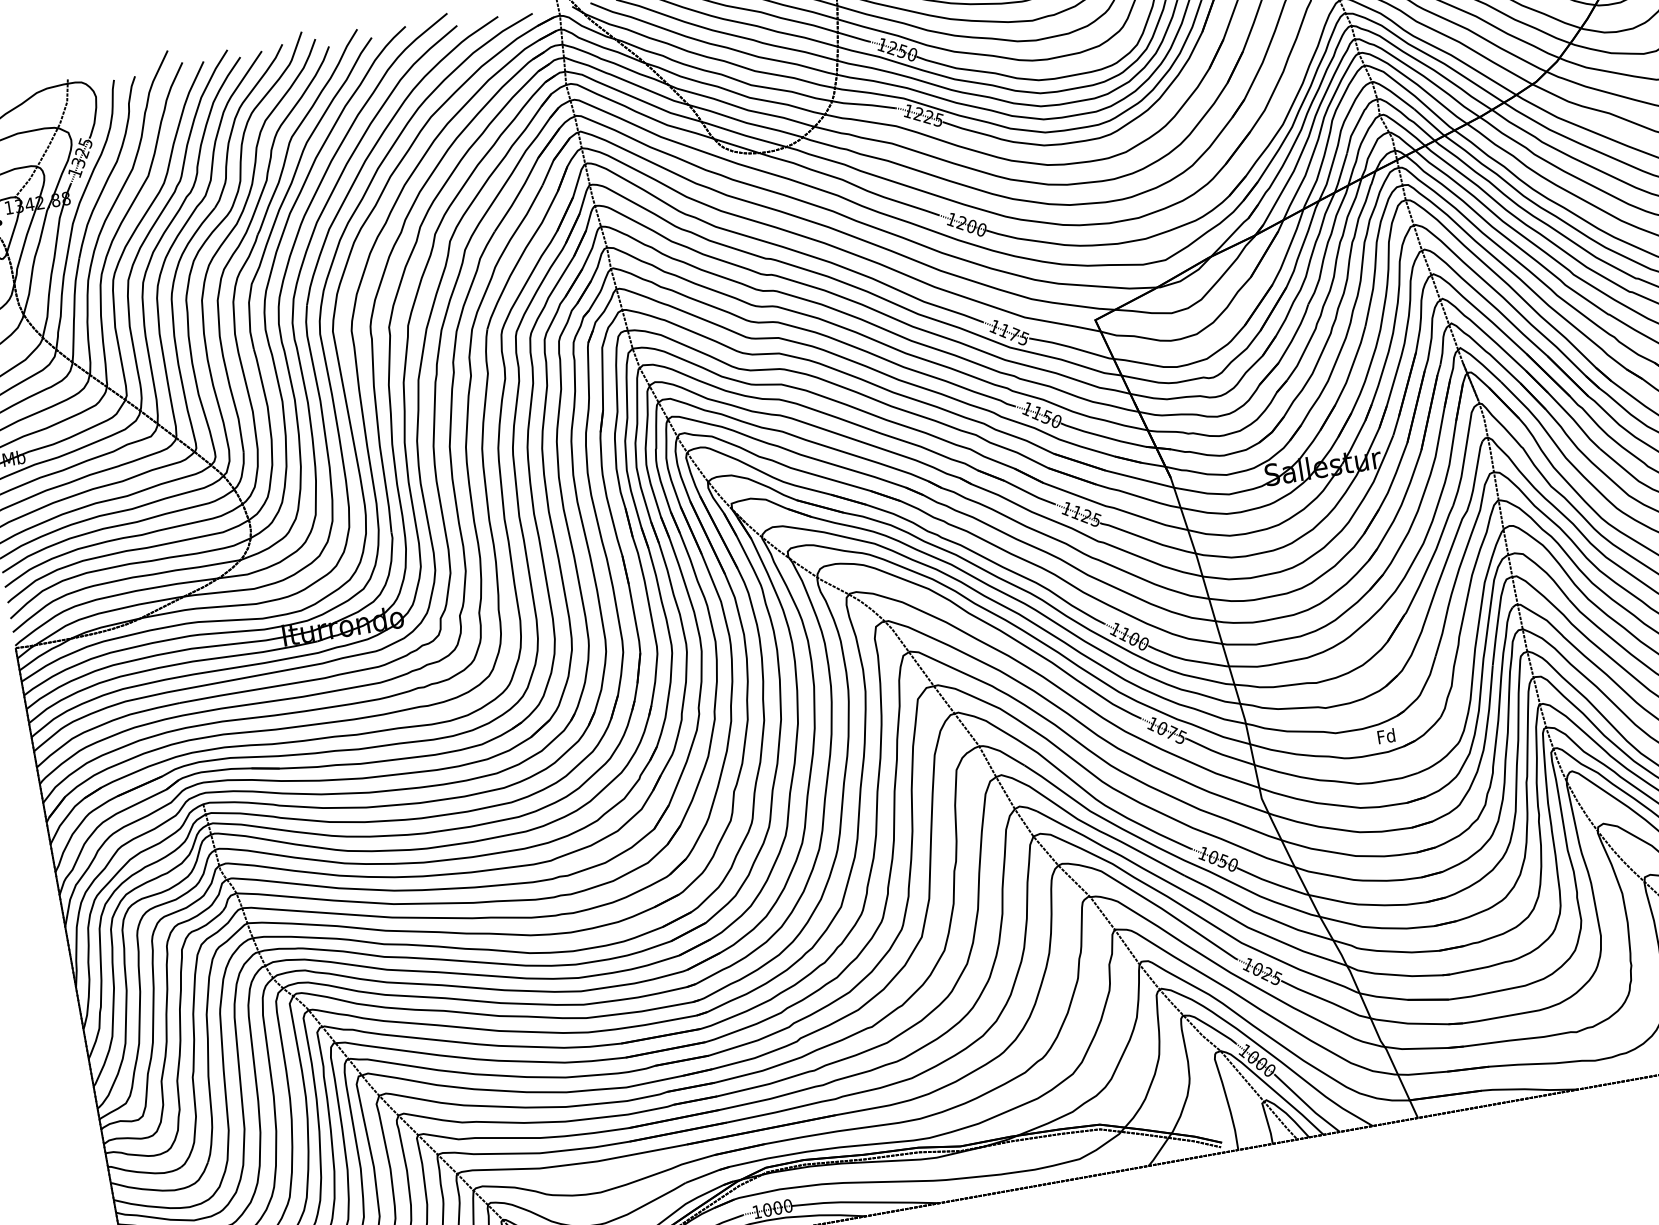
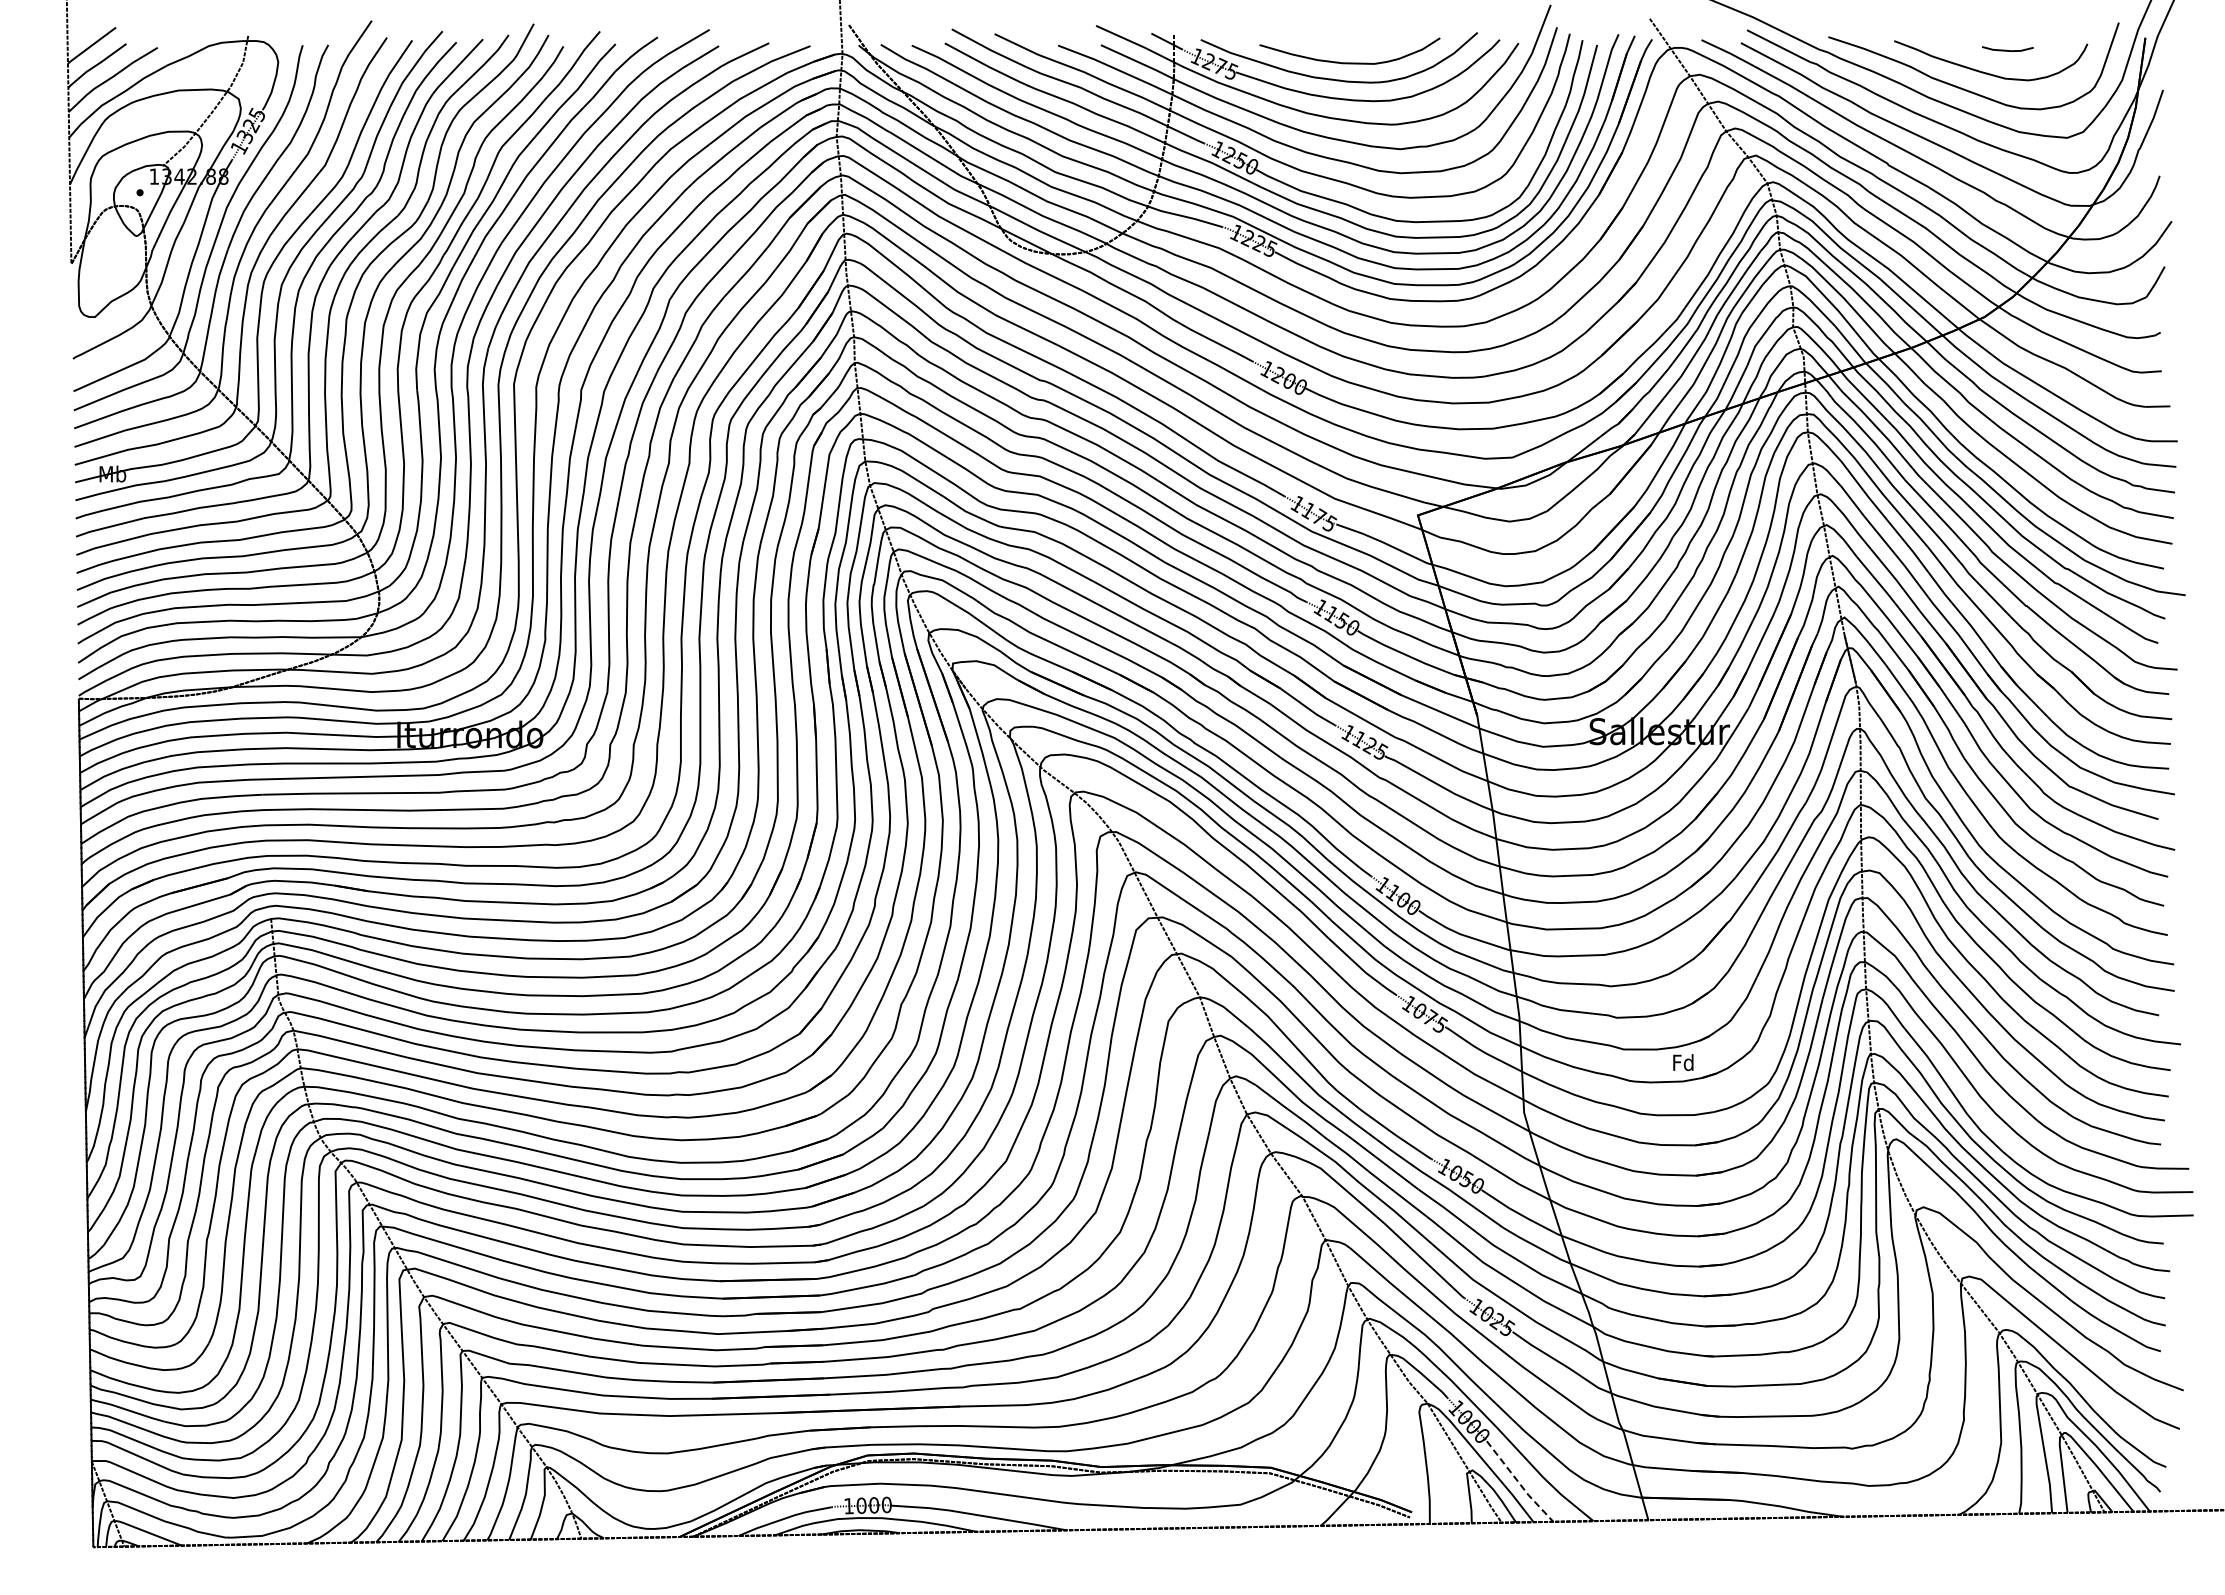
line: (1306, 1104) -> (1519, 1483), solid -> dashed

